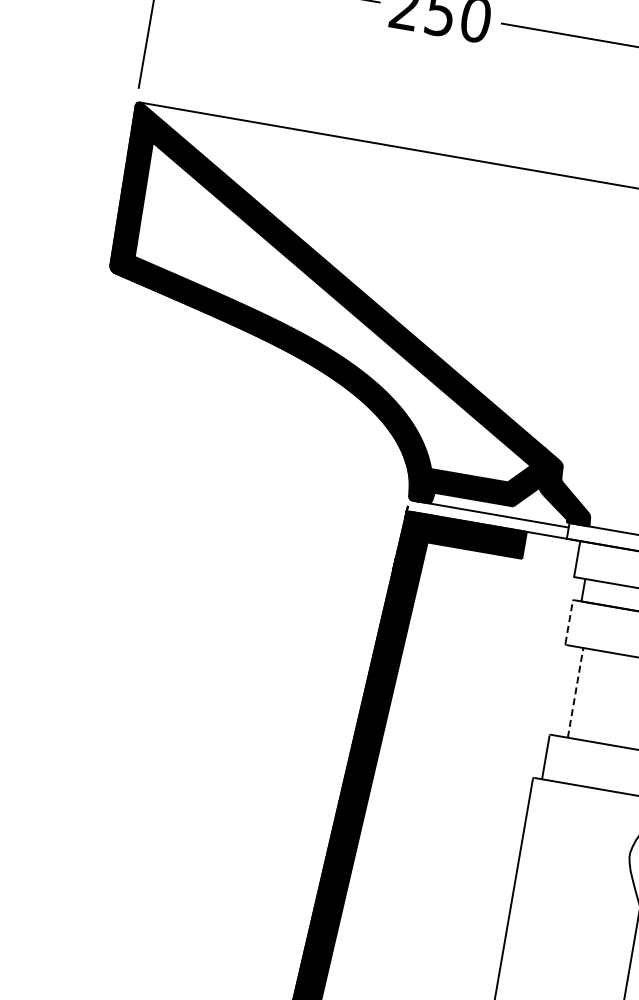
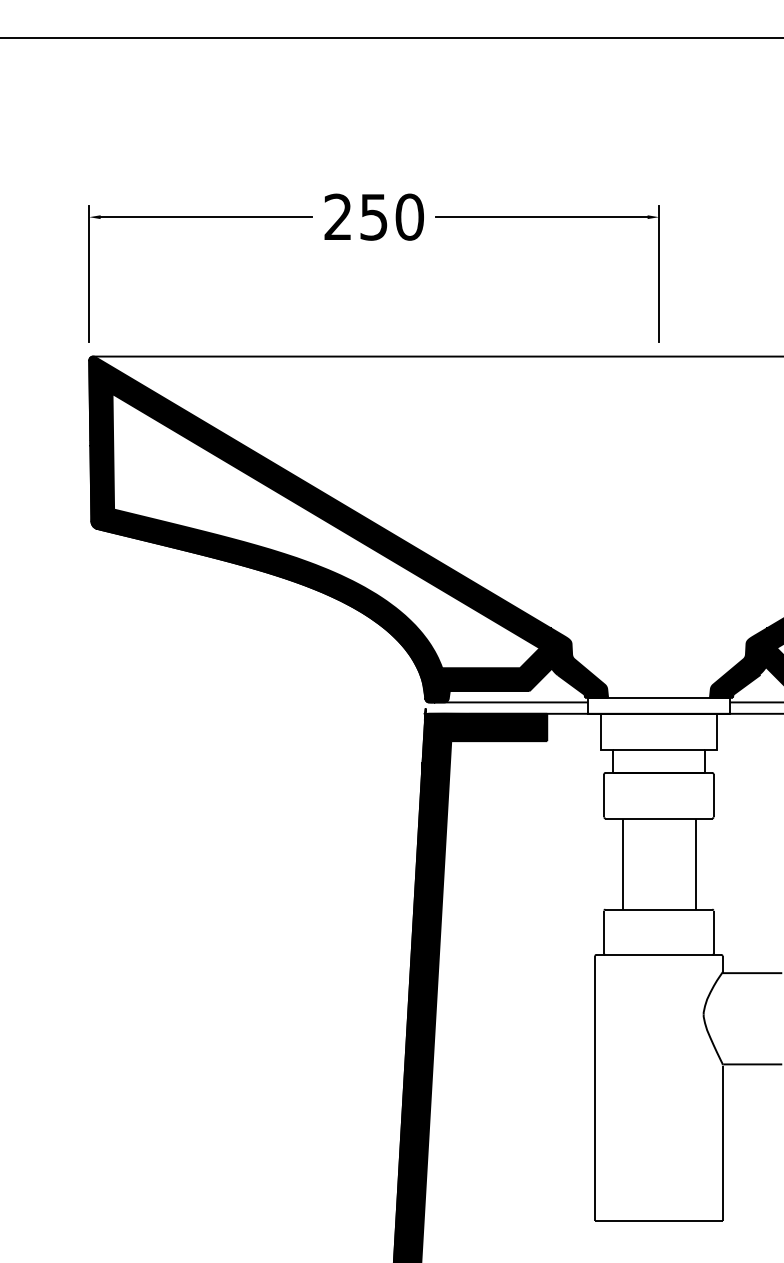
line: (569, 622) -> (604, 795), dashed -> solid
line: (575, 693) -> (622, 864), dashed -> solid

